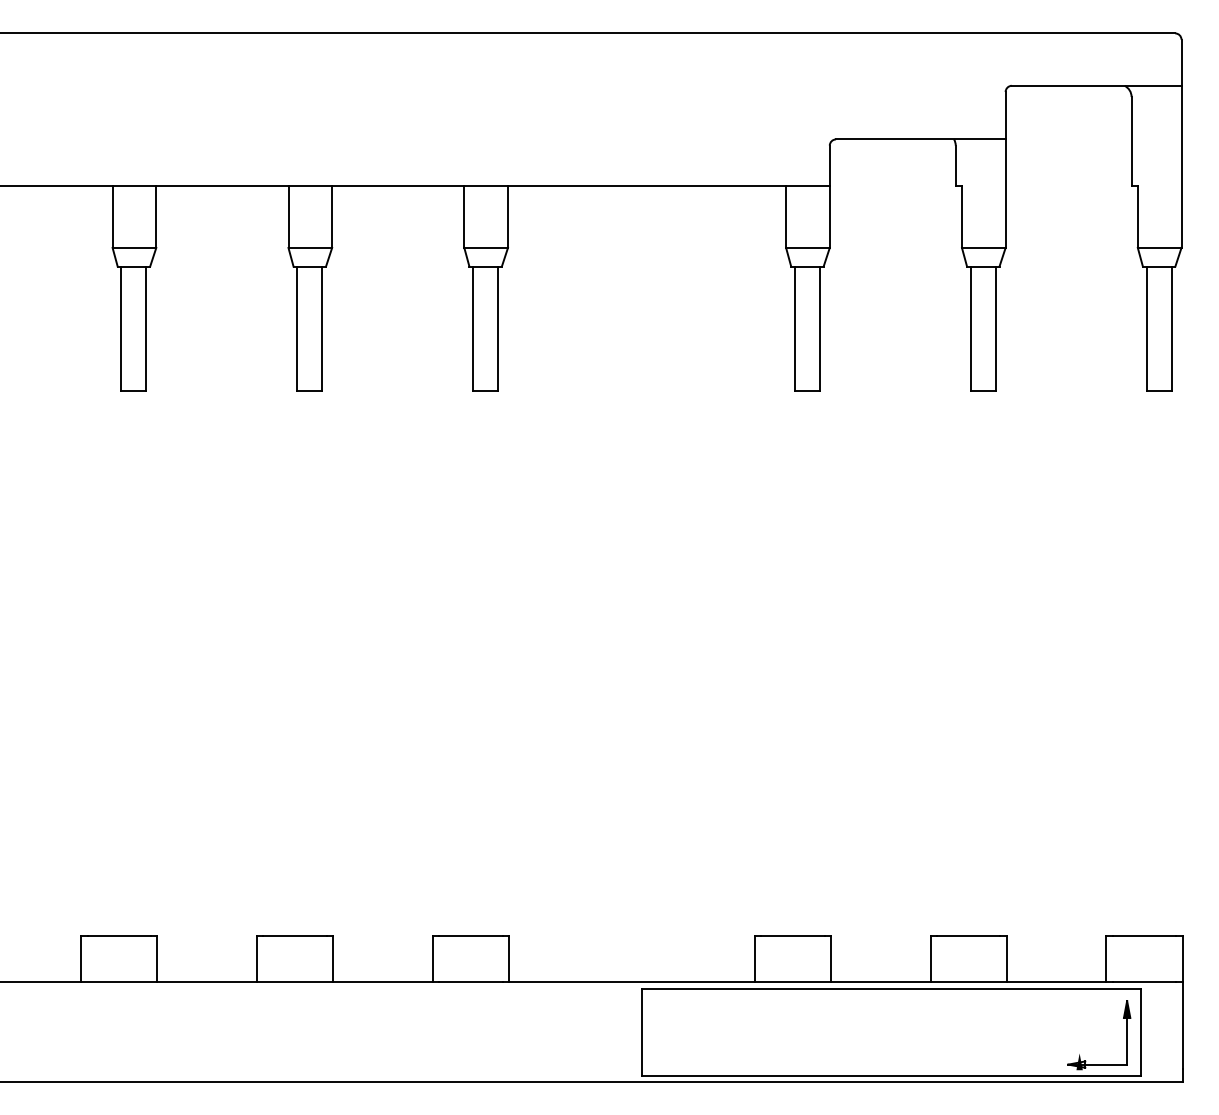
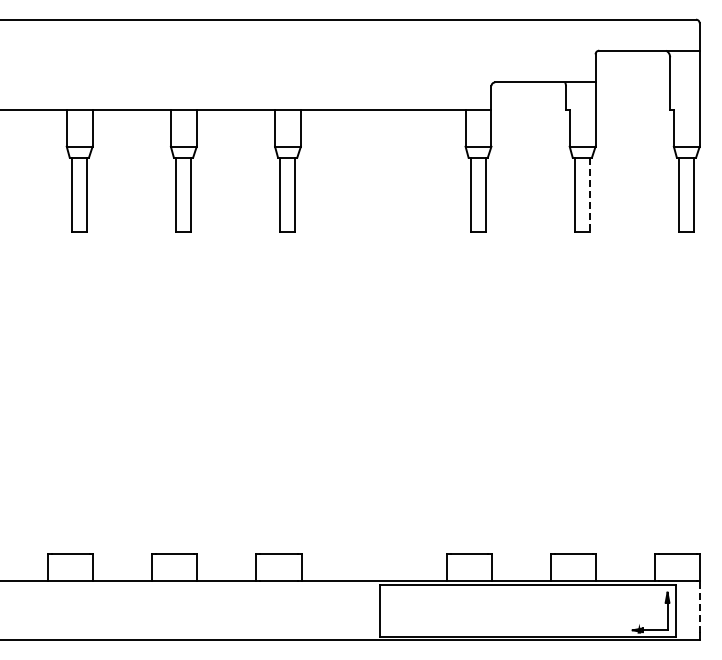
line: (995, 328) -> (589, 194), solid -> dashed
line: (1182, 1026) -> (700, 607), solid -> dashed

